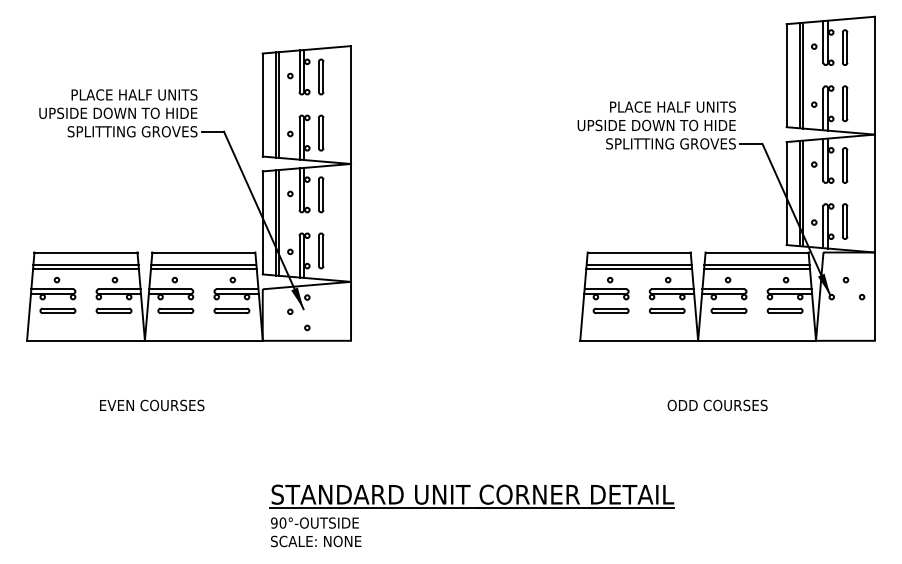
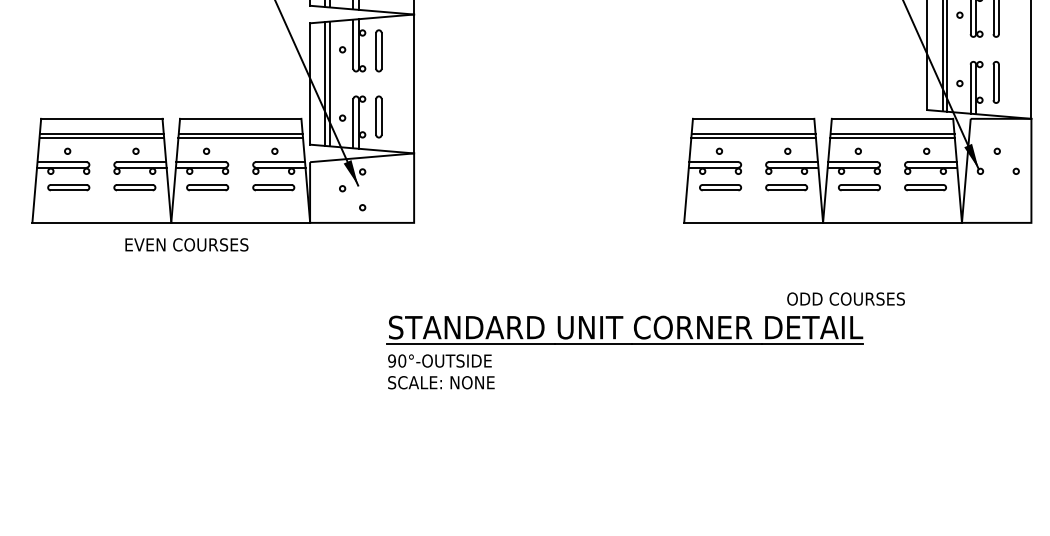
text: (152, 405) -> (187, 244), moved
part: (471, 508) -> (624, 343), moved

